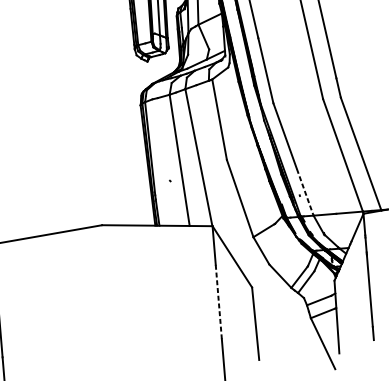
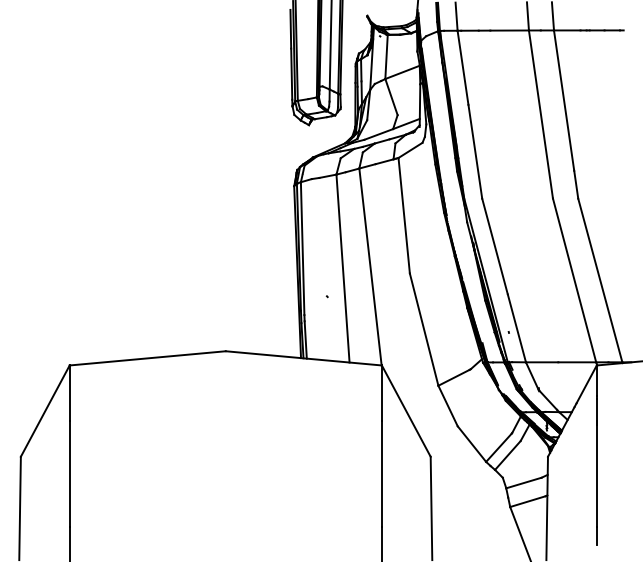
line: (305, 192) -> (517, 328), dashed -> solid
line: (218, 302) -> (381, 474), dashed -> solid

